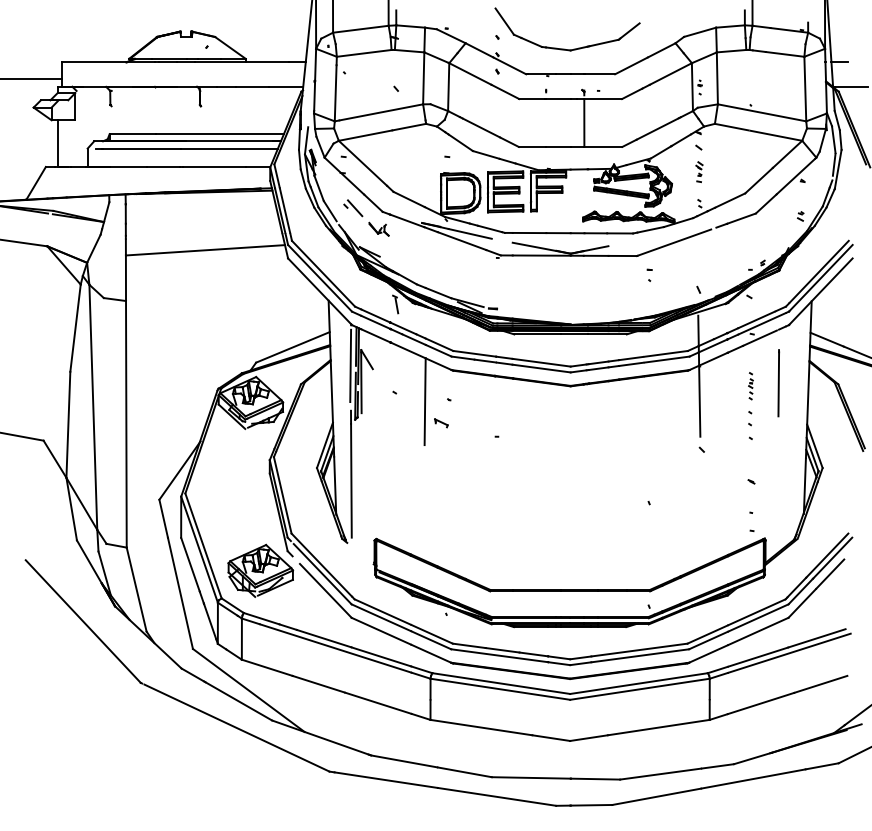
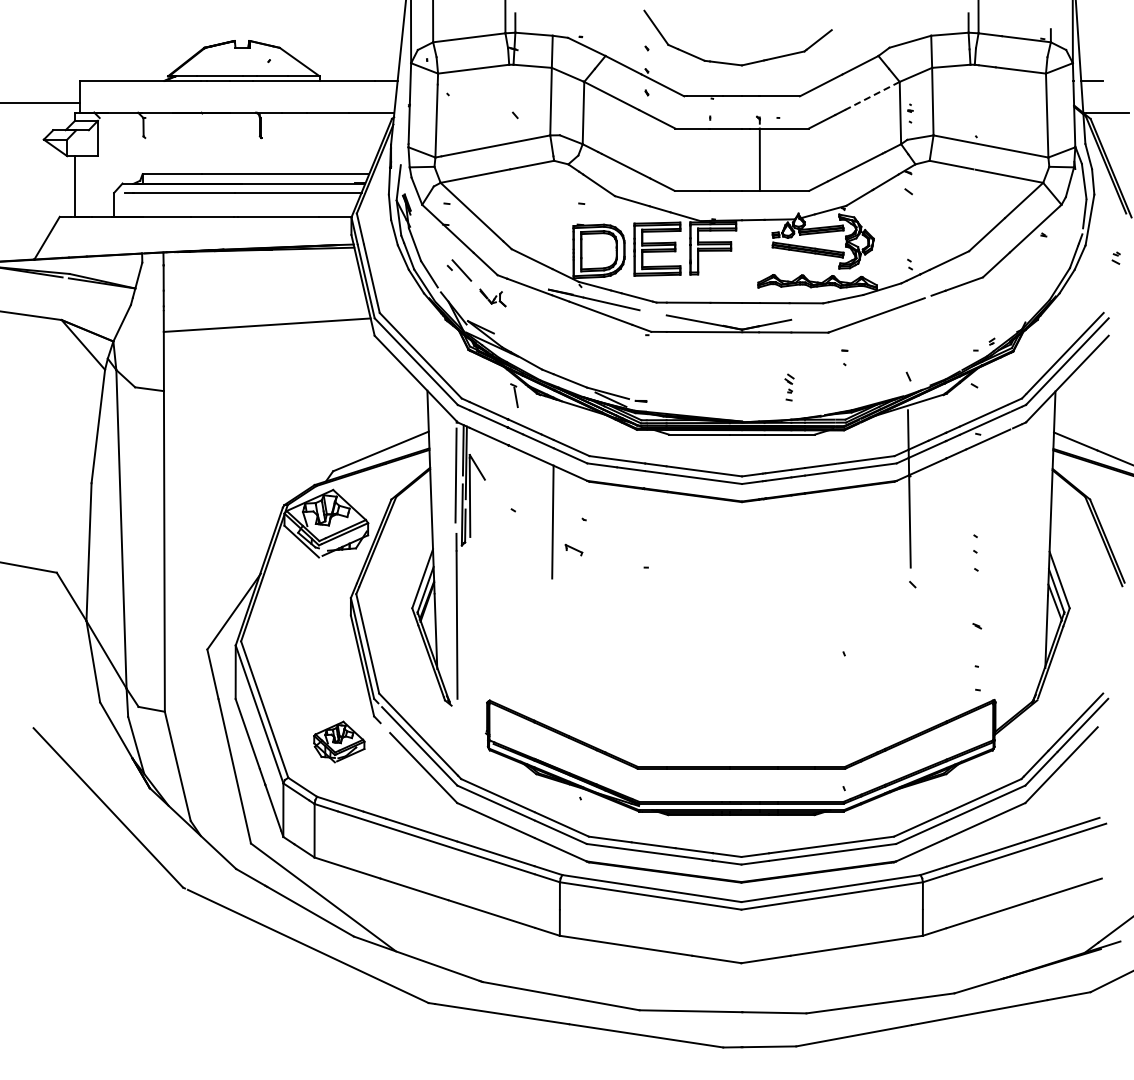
line: (670, 73) -> (872, 95), solid -> dashed
part: (699, 172) -> (789, 387), moved
part: (800, 215) -> (1115, 257), moved
line: (778, 382) -> (1012, 497), removed
part: (750, 385) -> (976, 501), removed
part: (261, 570) -> (339, 741), size x0.6

